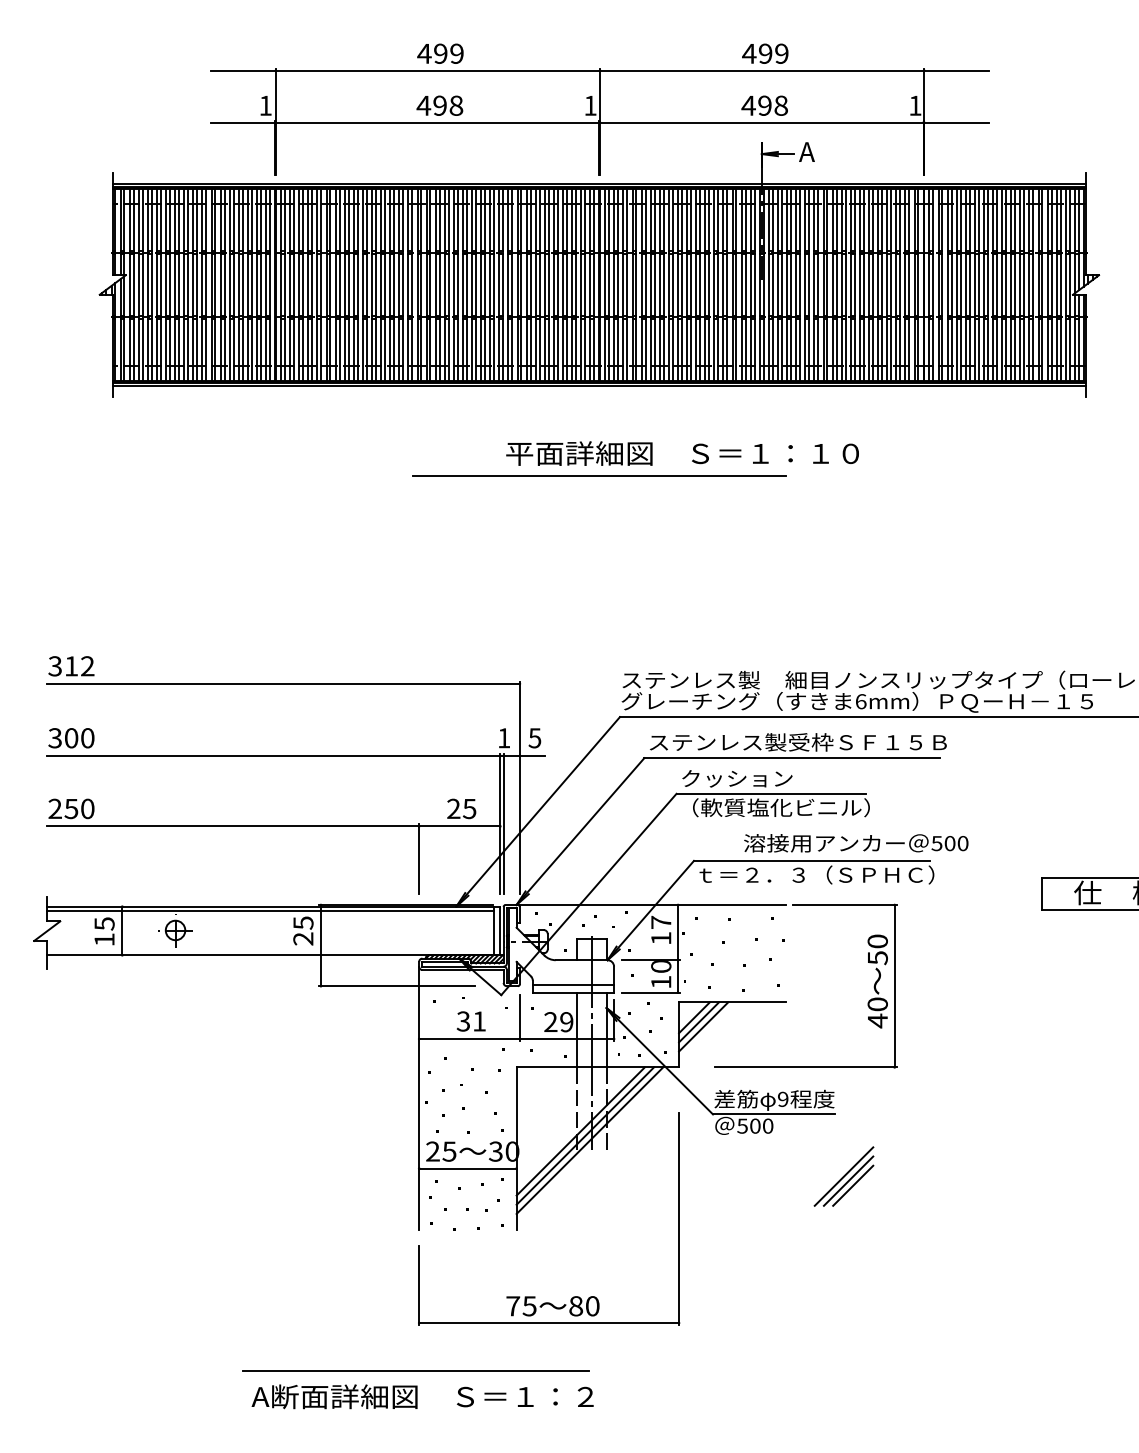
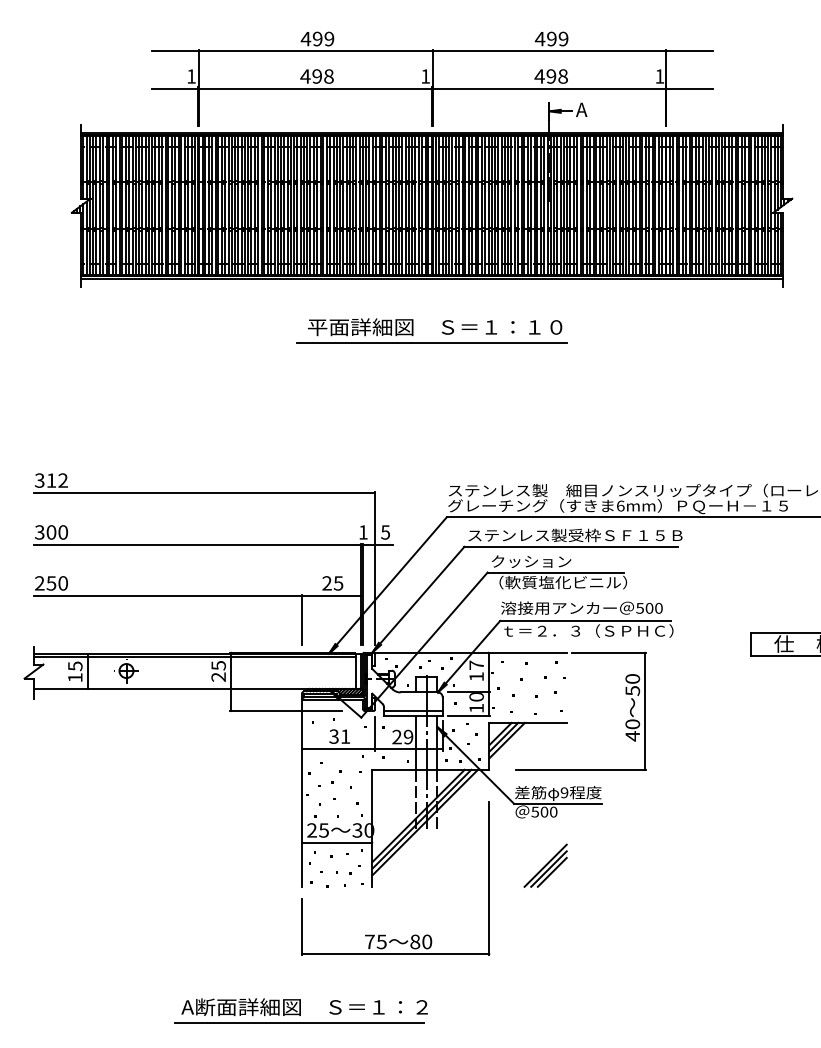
text: (682, 453) -> (435, 327), moved
text: (856, 843) -> (582, 608), moved
part: (843, 1176) -> (545, 865), moved
line: (415, 1370) -> (299, 1022), moved

